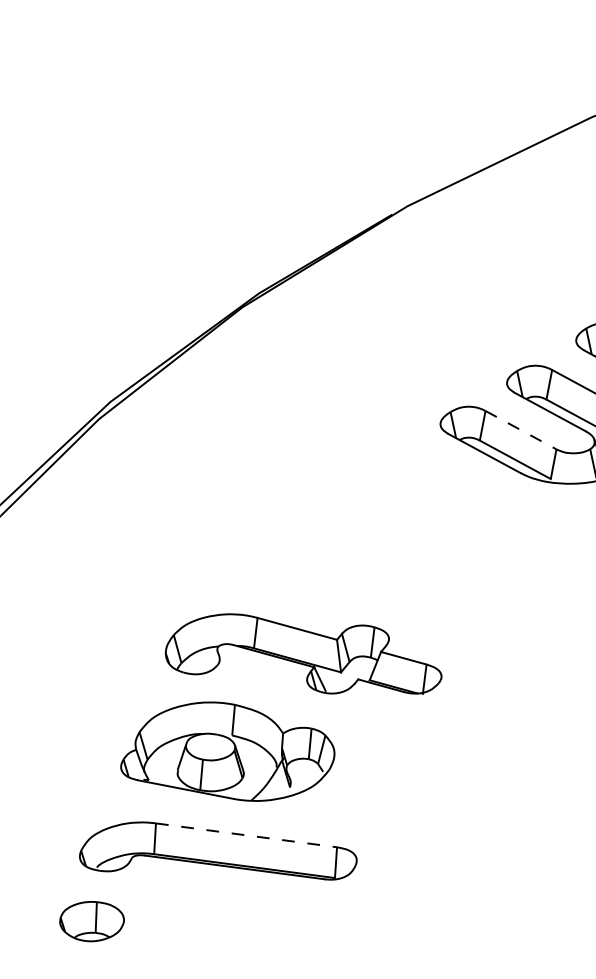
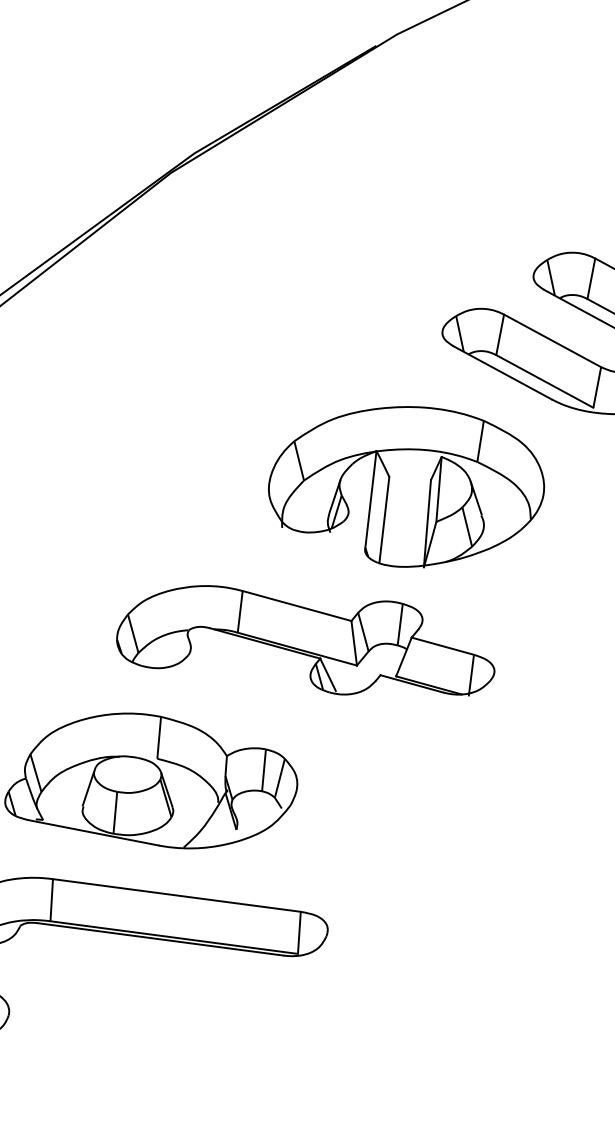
line: (521, 430) -> (553, 341), dashed -> solid
part: (413, 536) -> (405, 486), added
part: (303, 653) -> (305, 639), moved
line: (247, 835) -> (178, 895), dashed -> solid

